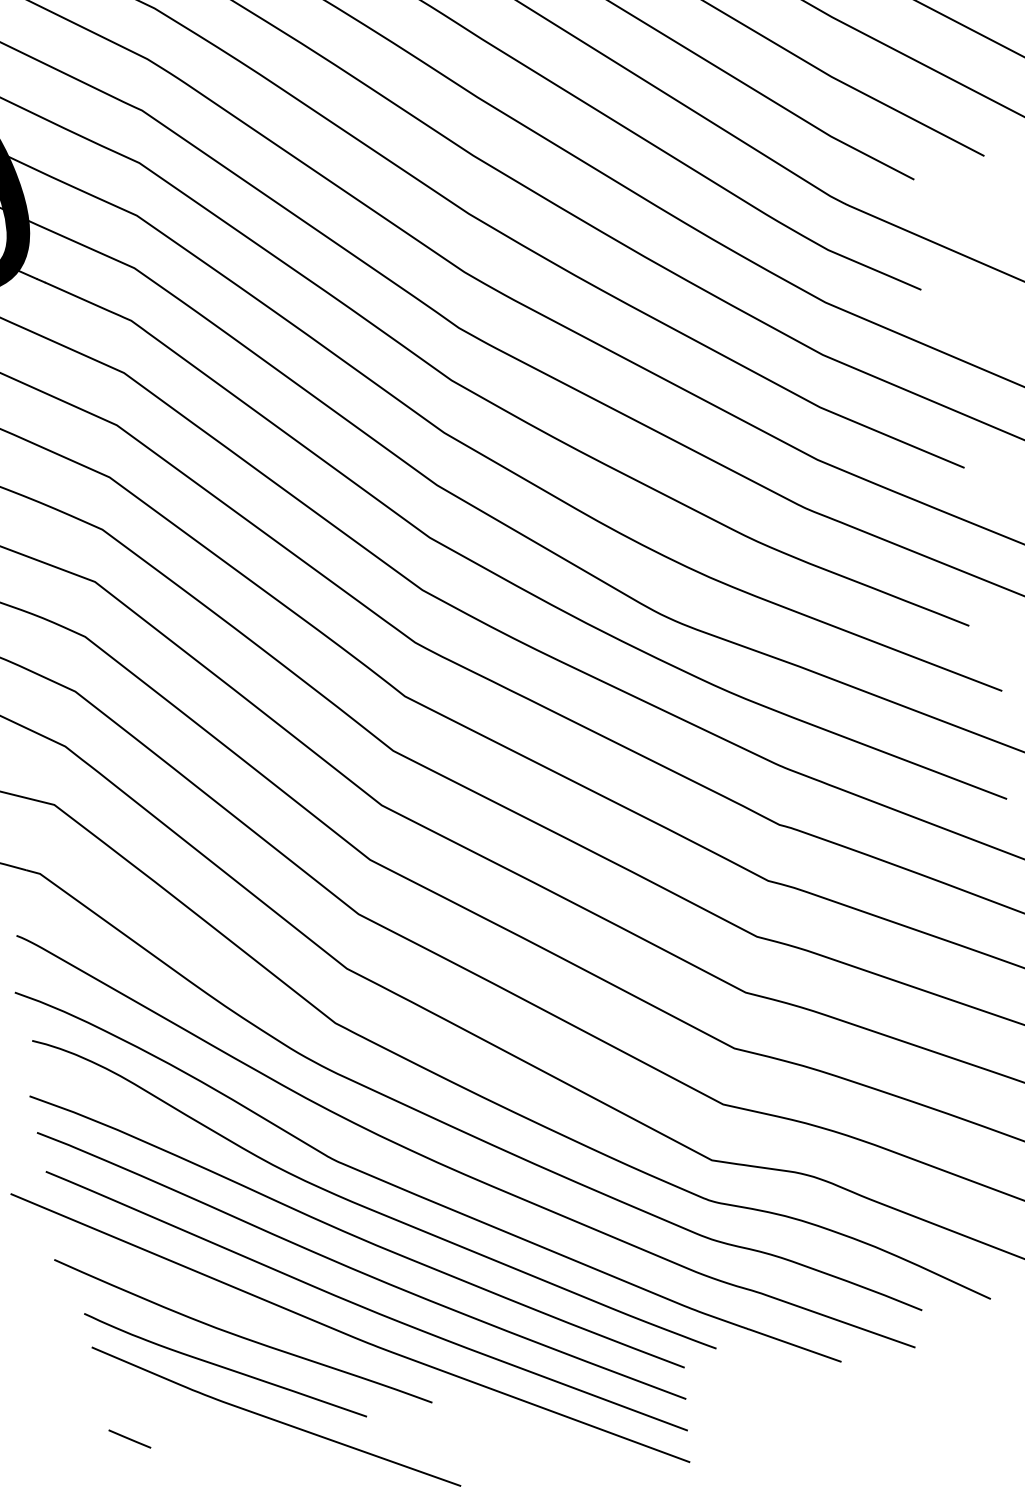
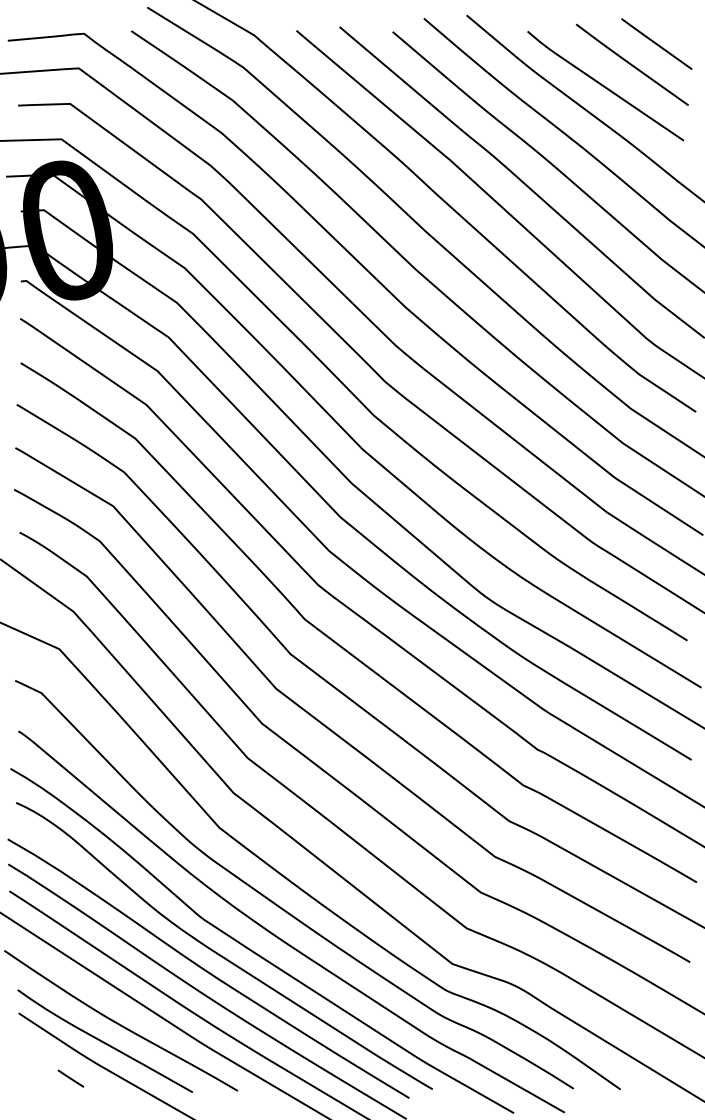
line: (129, 1438) -> (70, 1078), moved

